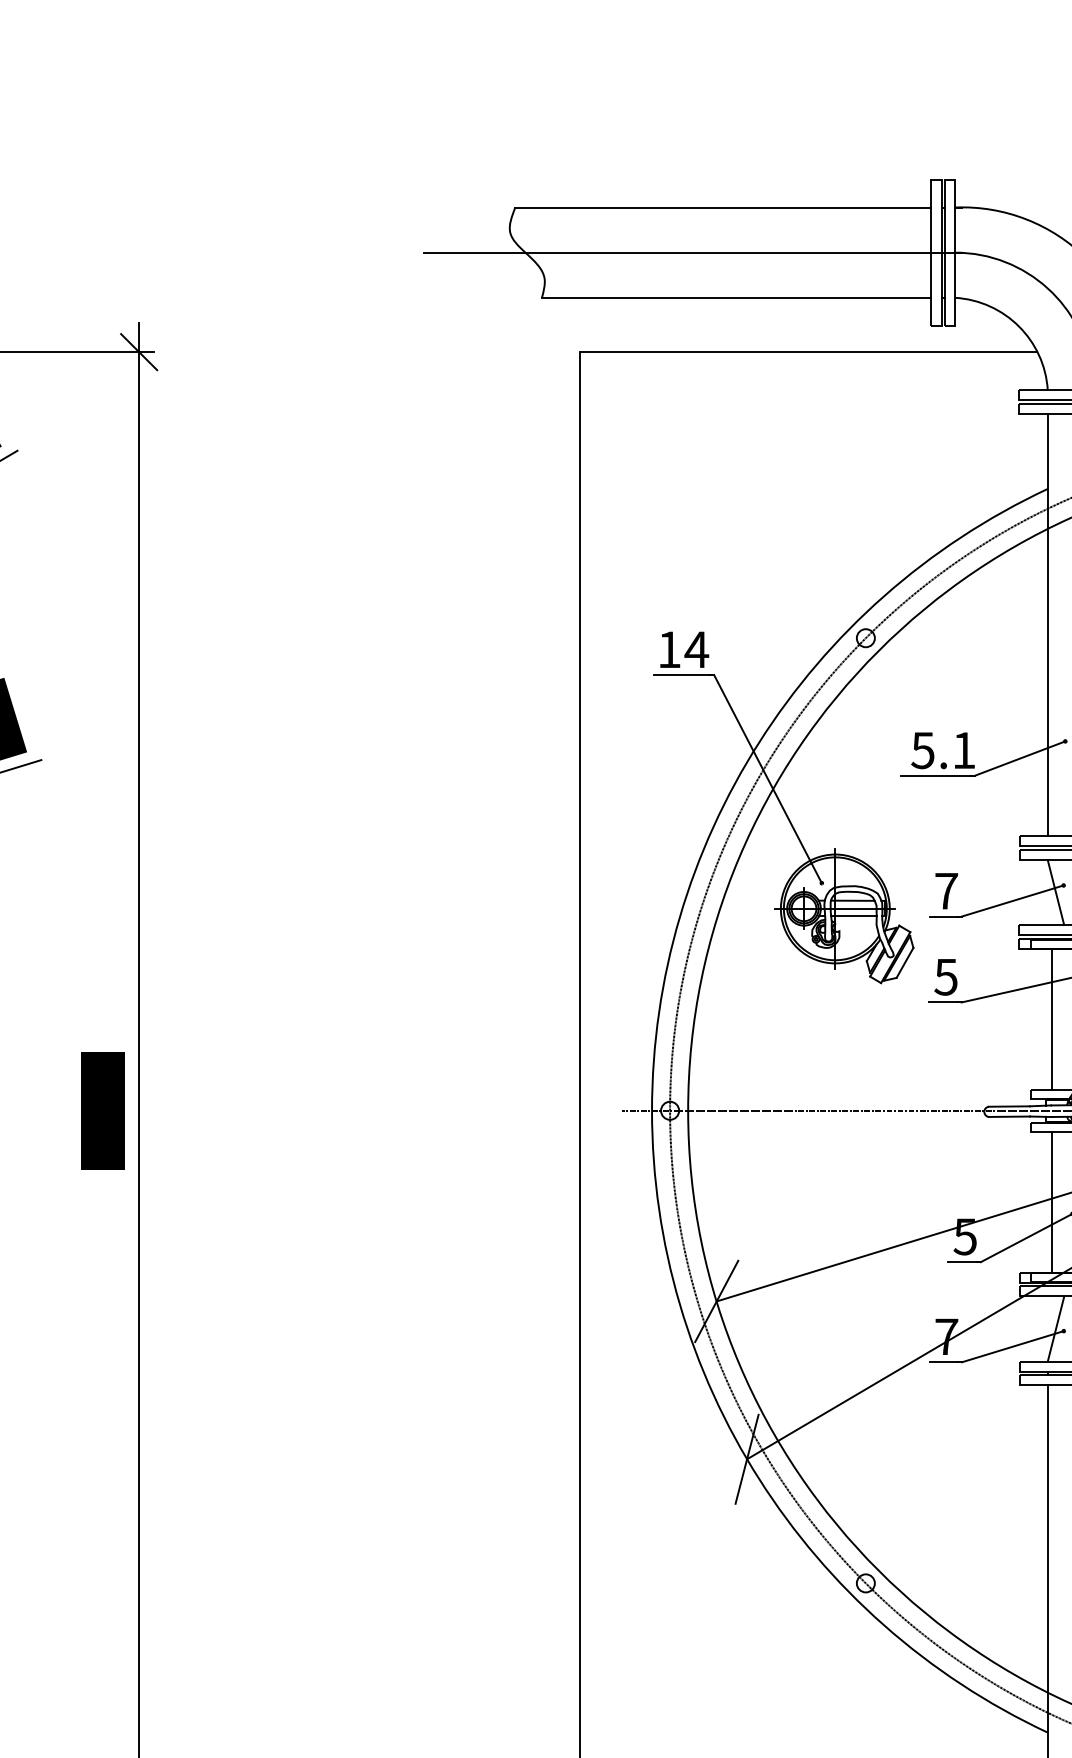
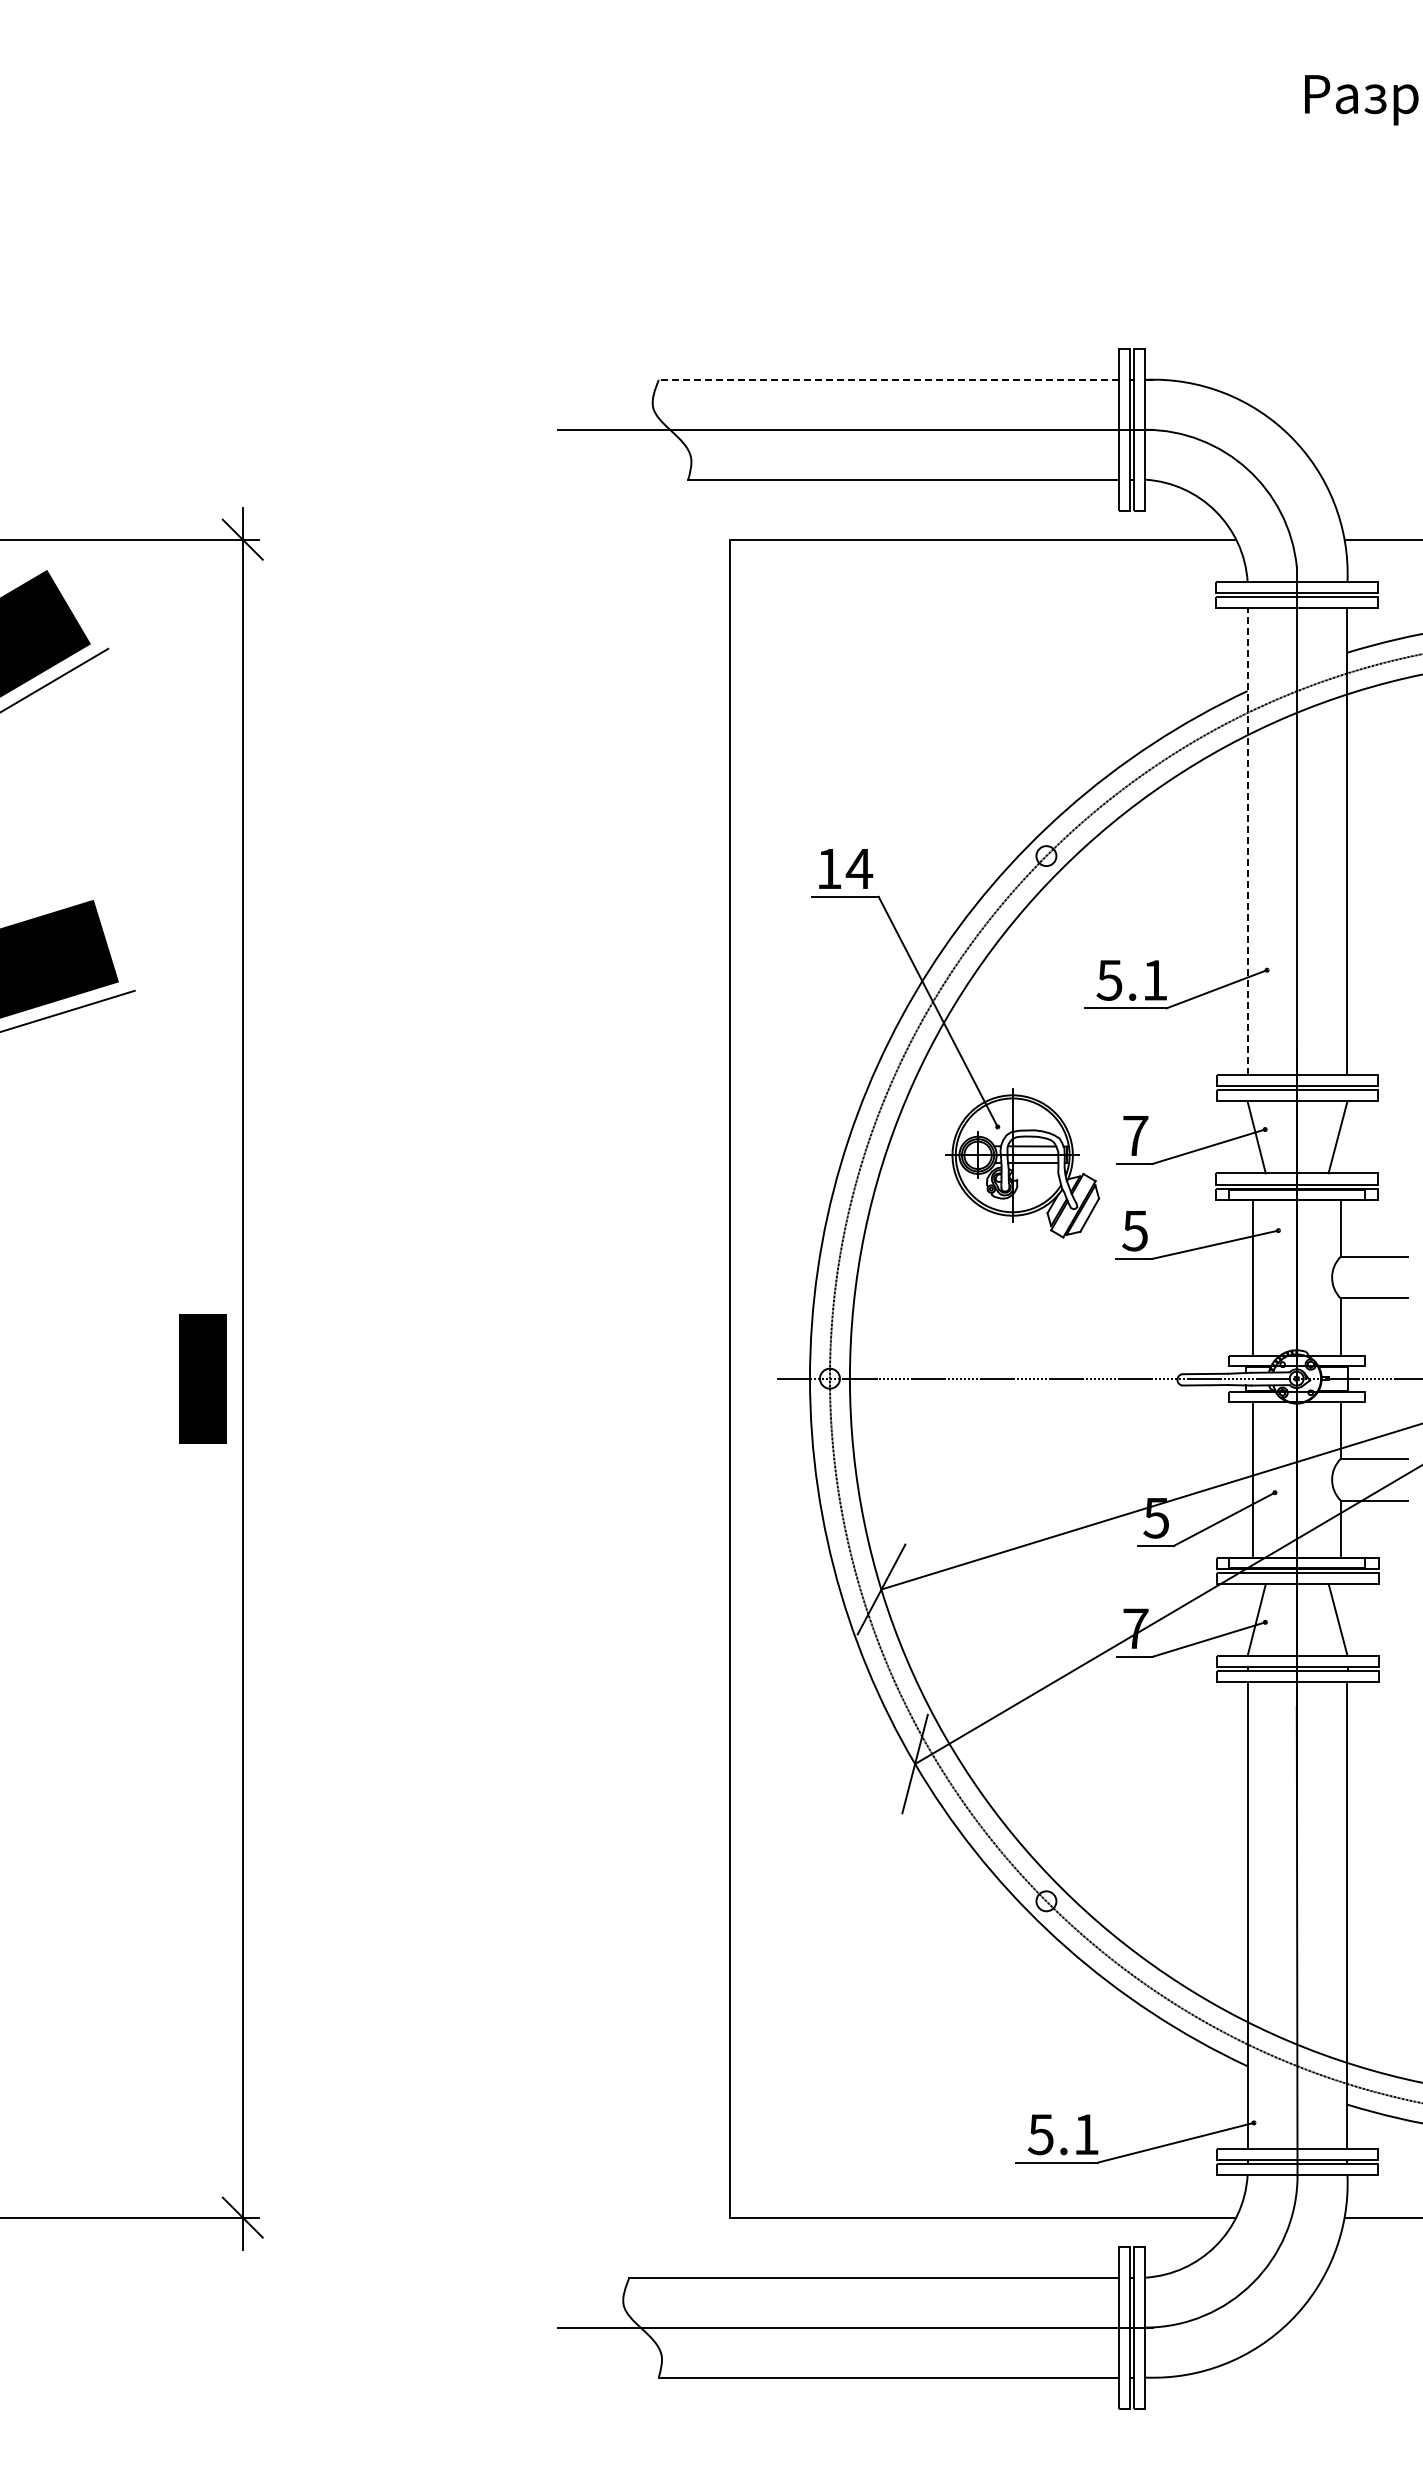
line: (723, 207) -> (888, 379), solid -> dashed
line: (1047, 625) -> (1247, 841), solid -> dashed

